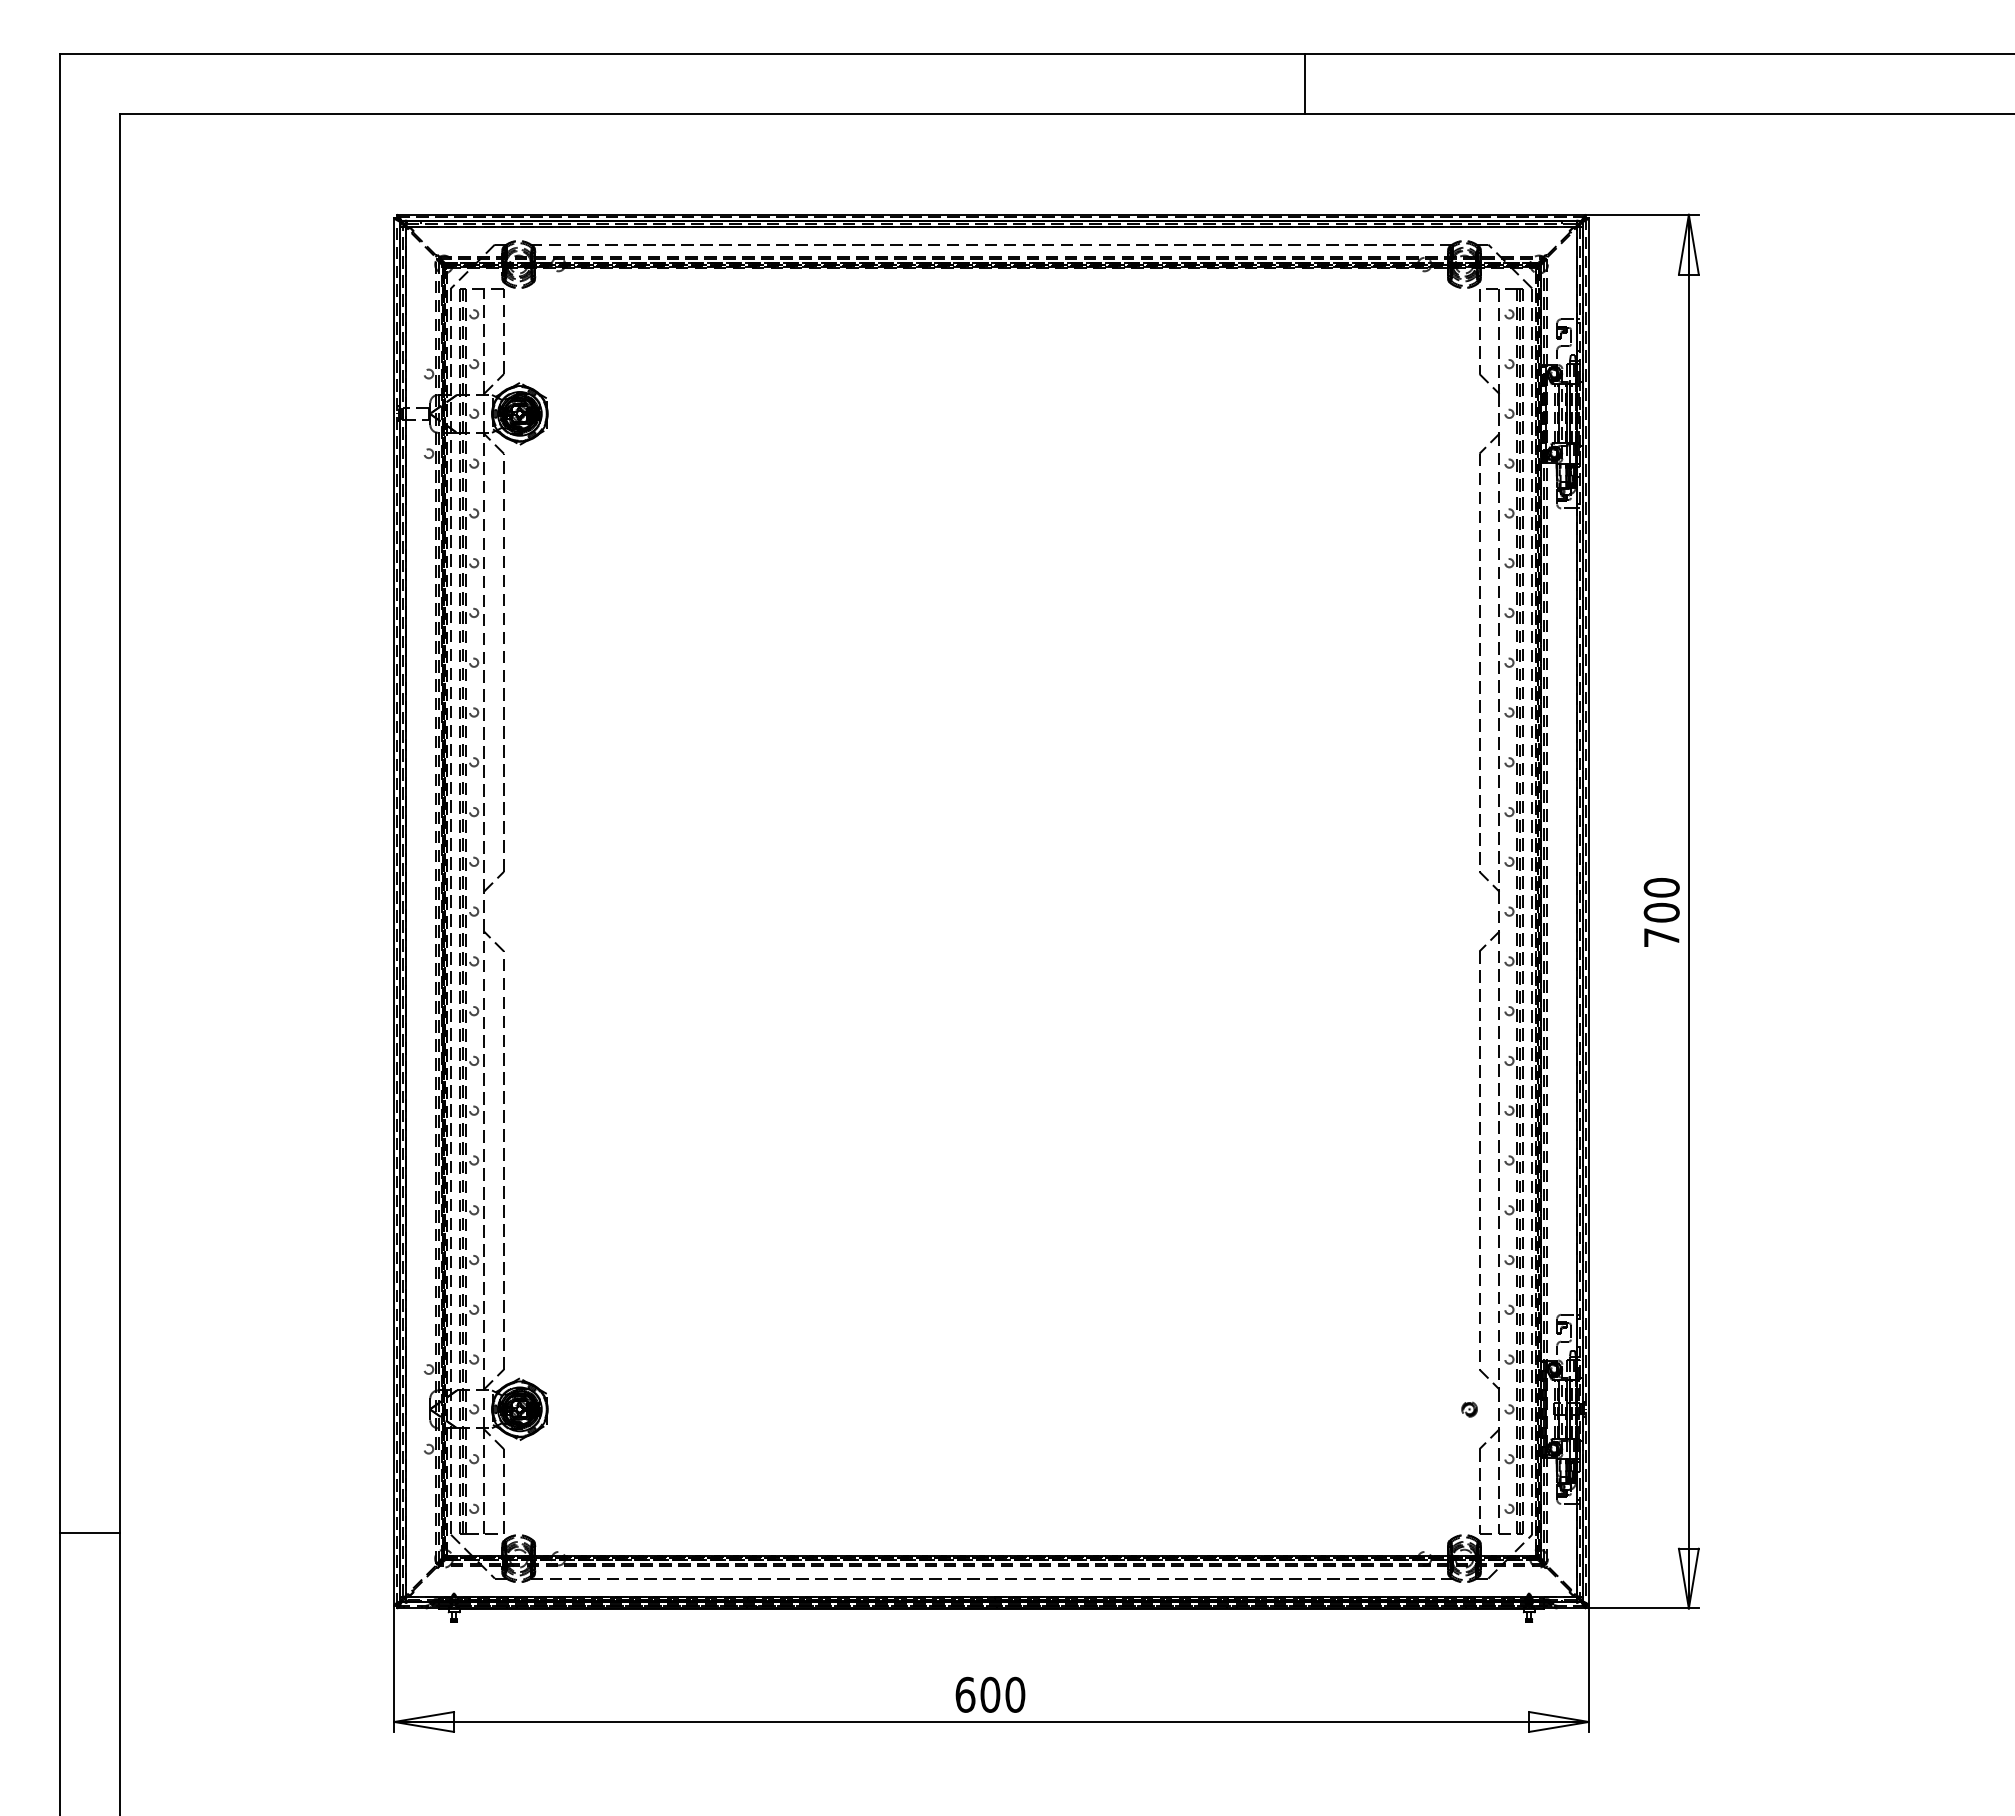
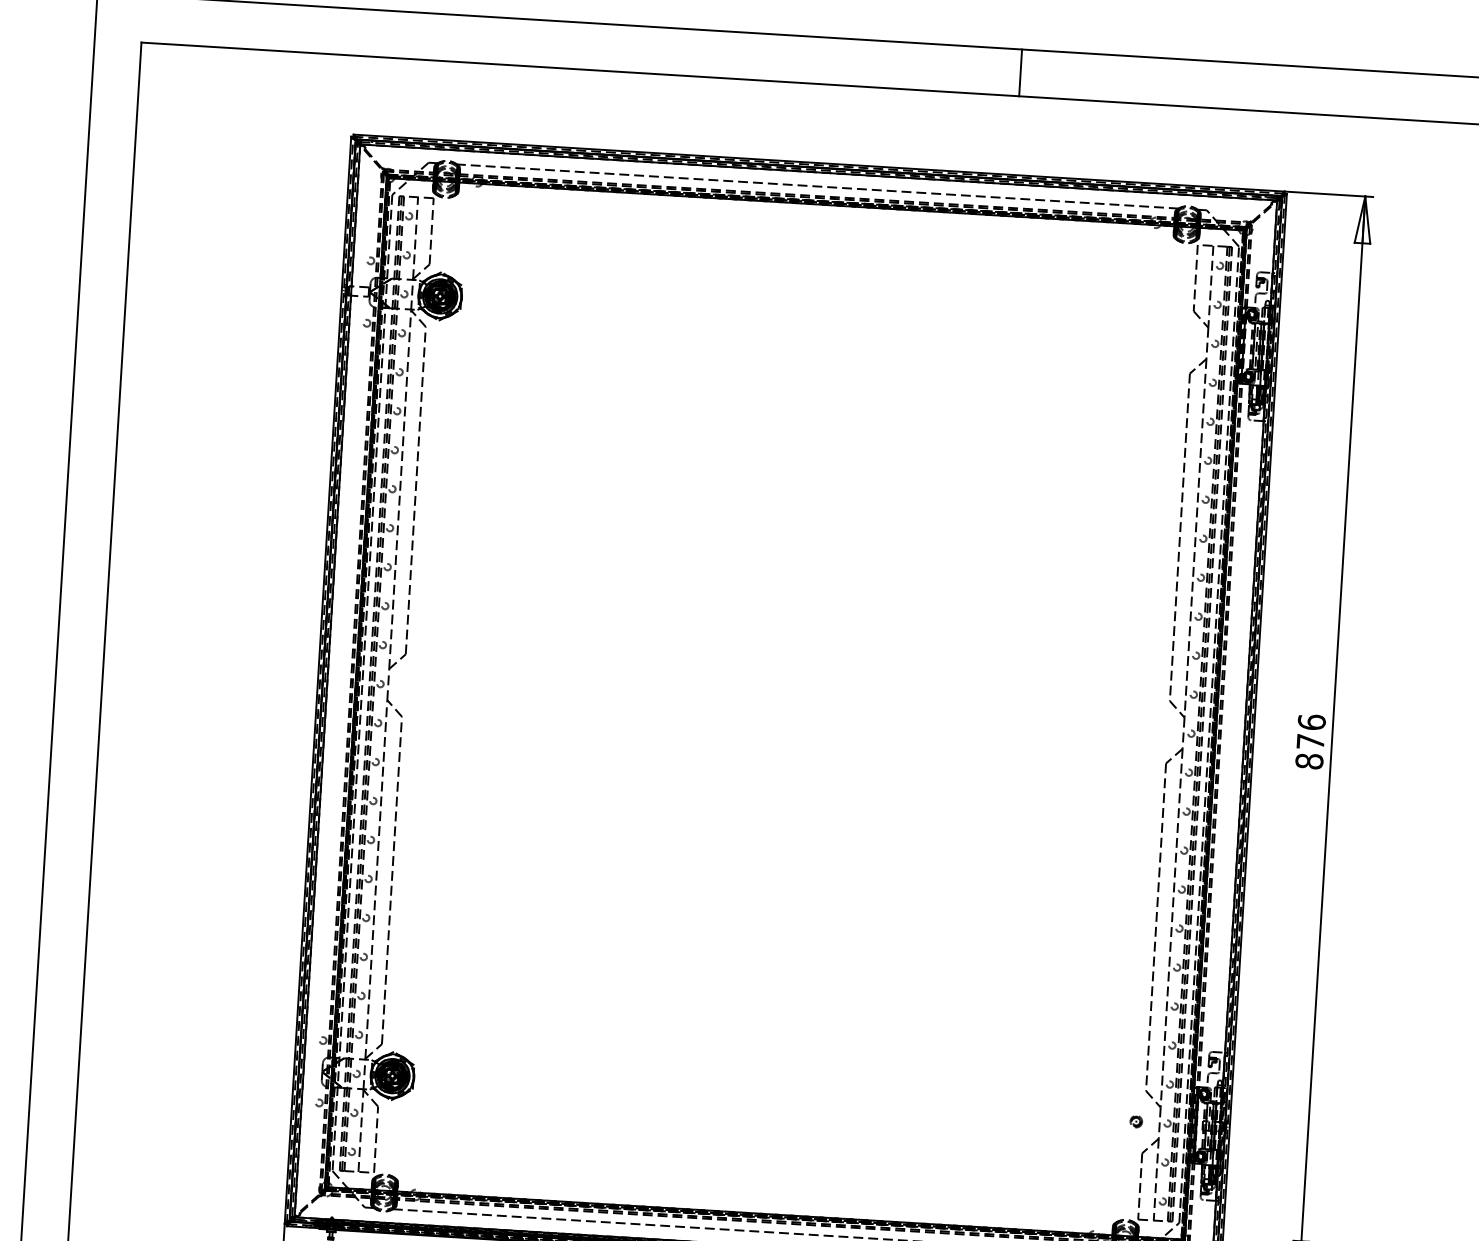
line: (1304, 84) -> (1020, 72), moved
text: (1661, 912) -> (1310, 741), 700 -> 876
line: (90, 1532) -> (50, 1152), removed

